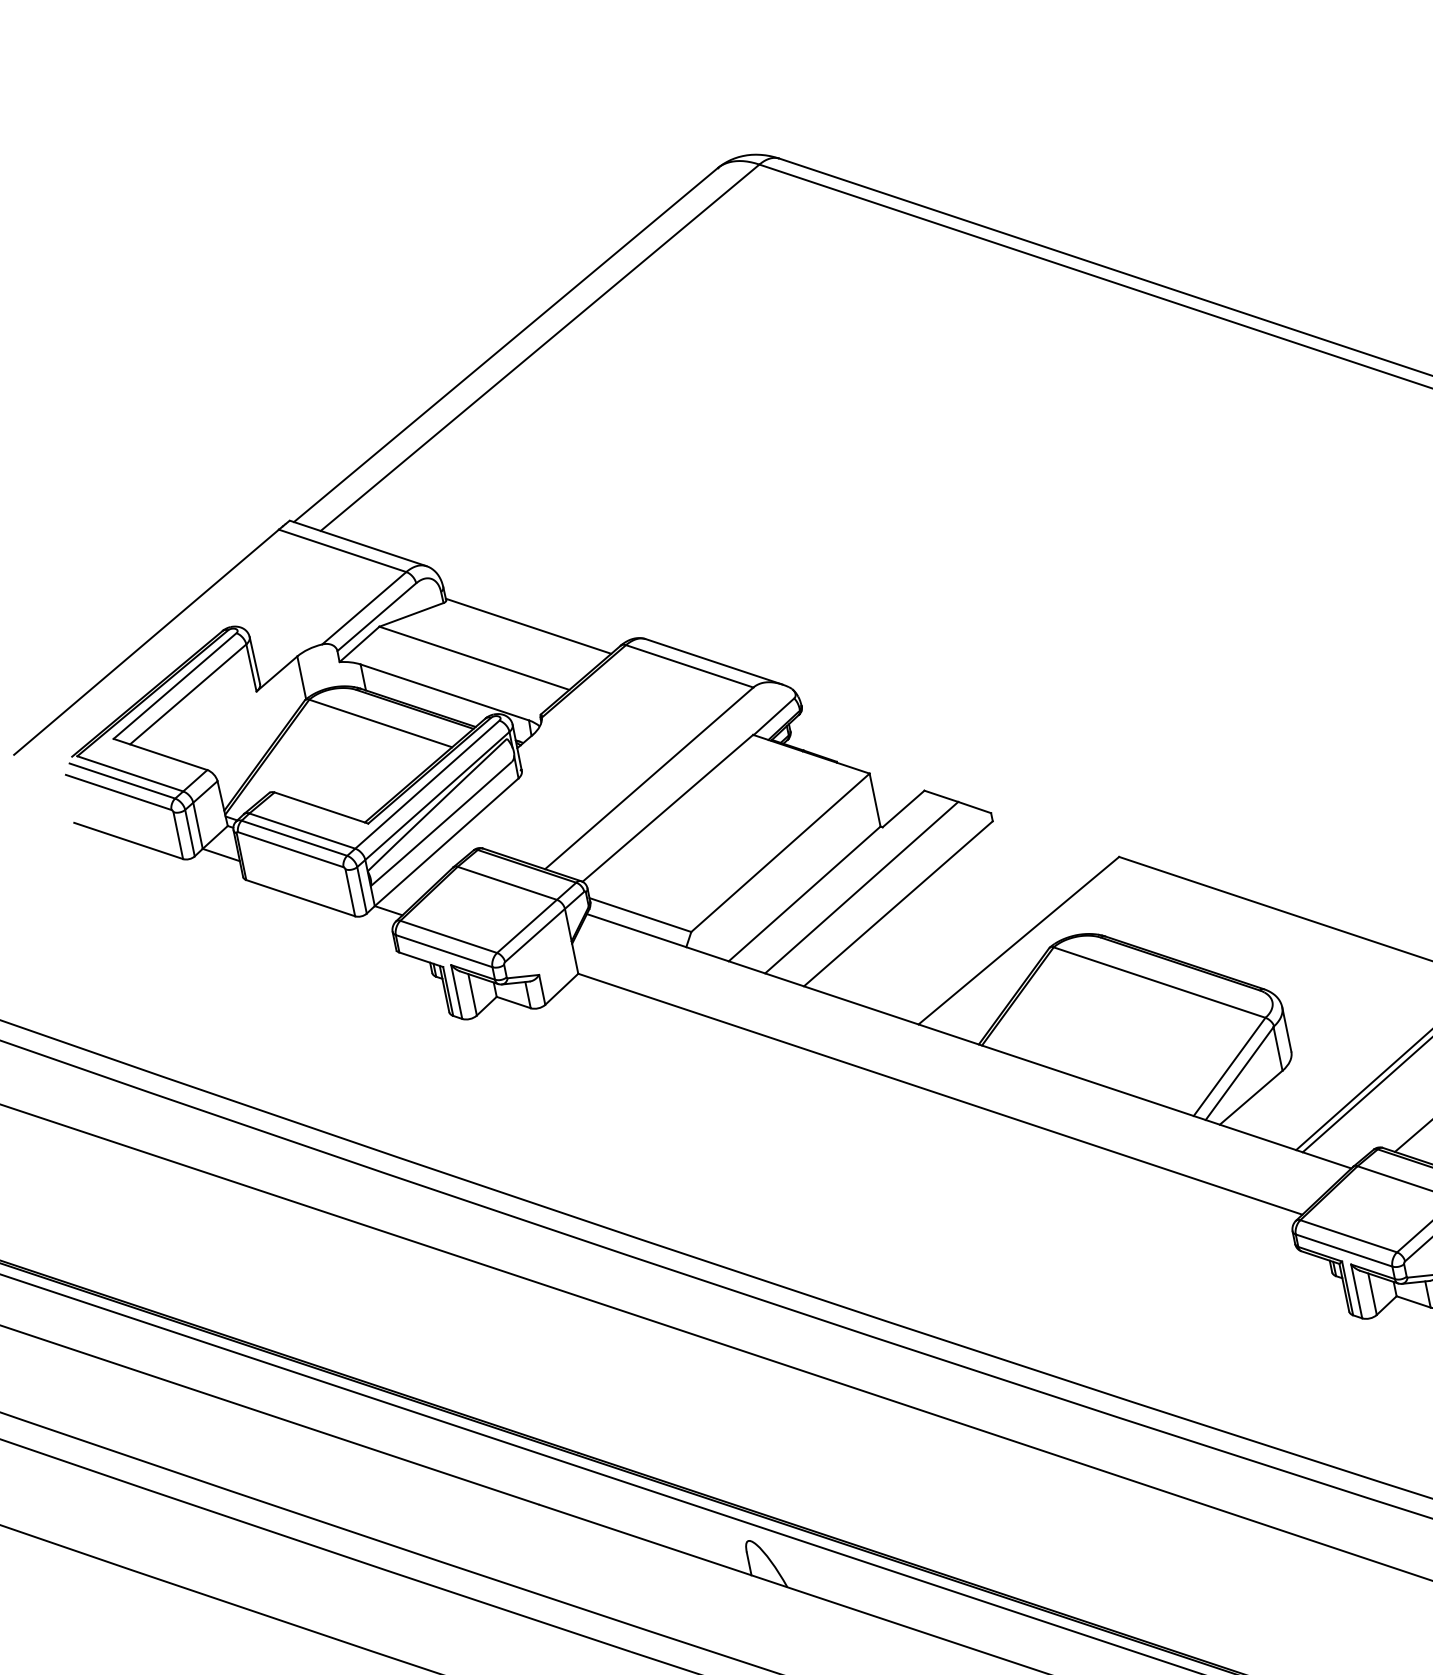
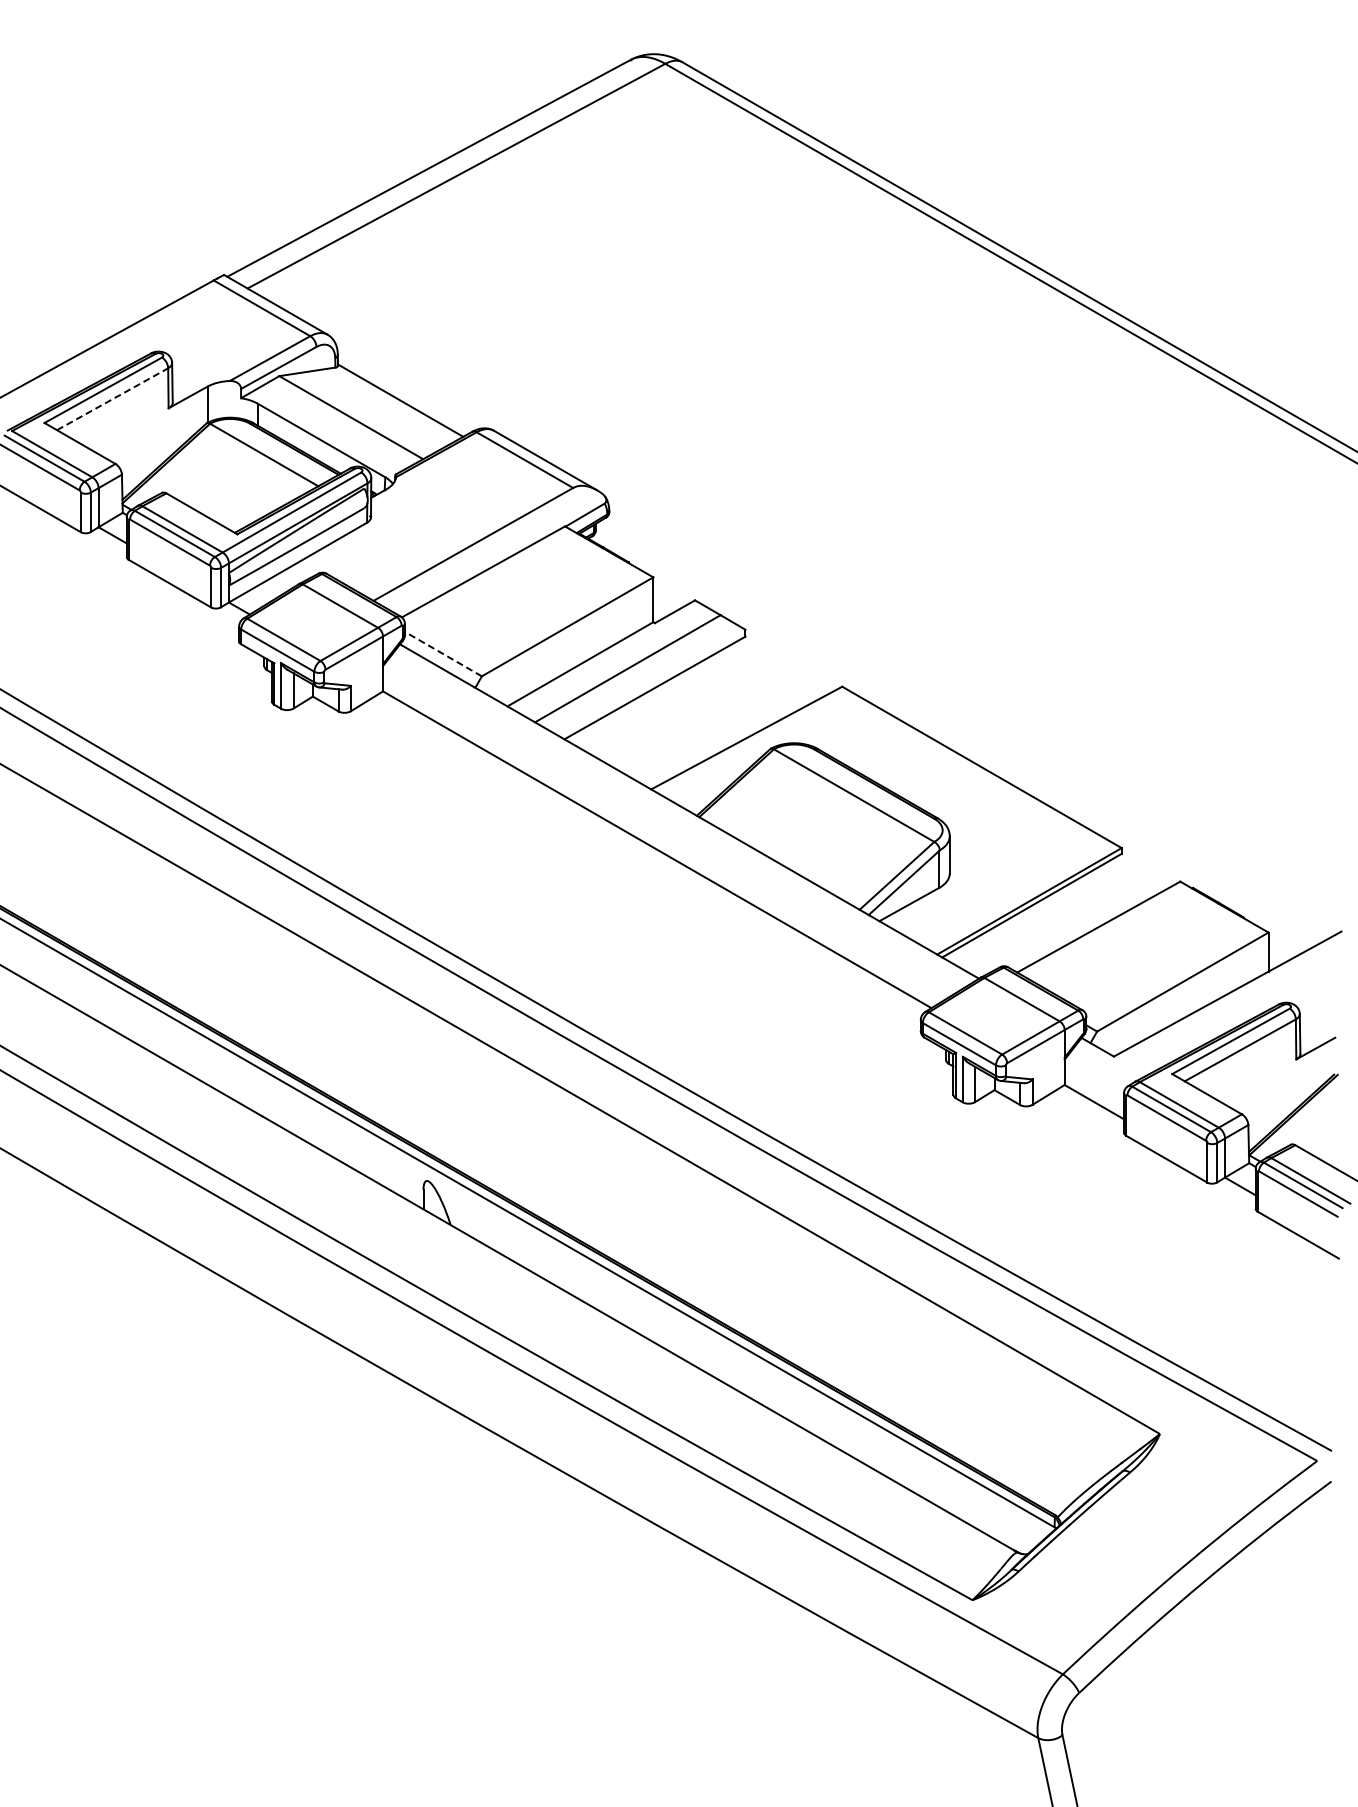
line: (188, 694) -> (112, 399), solid -> dashed
line: (640, 915) -> (443, 654), solid -> dashed

